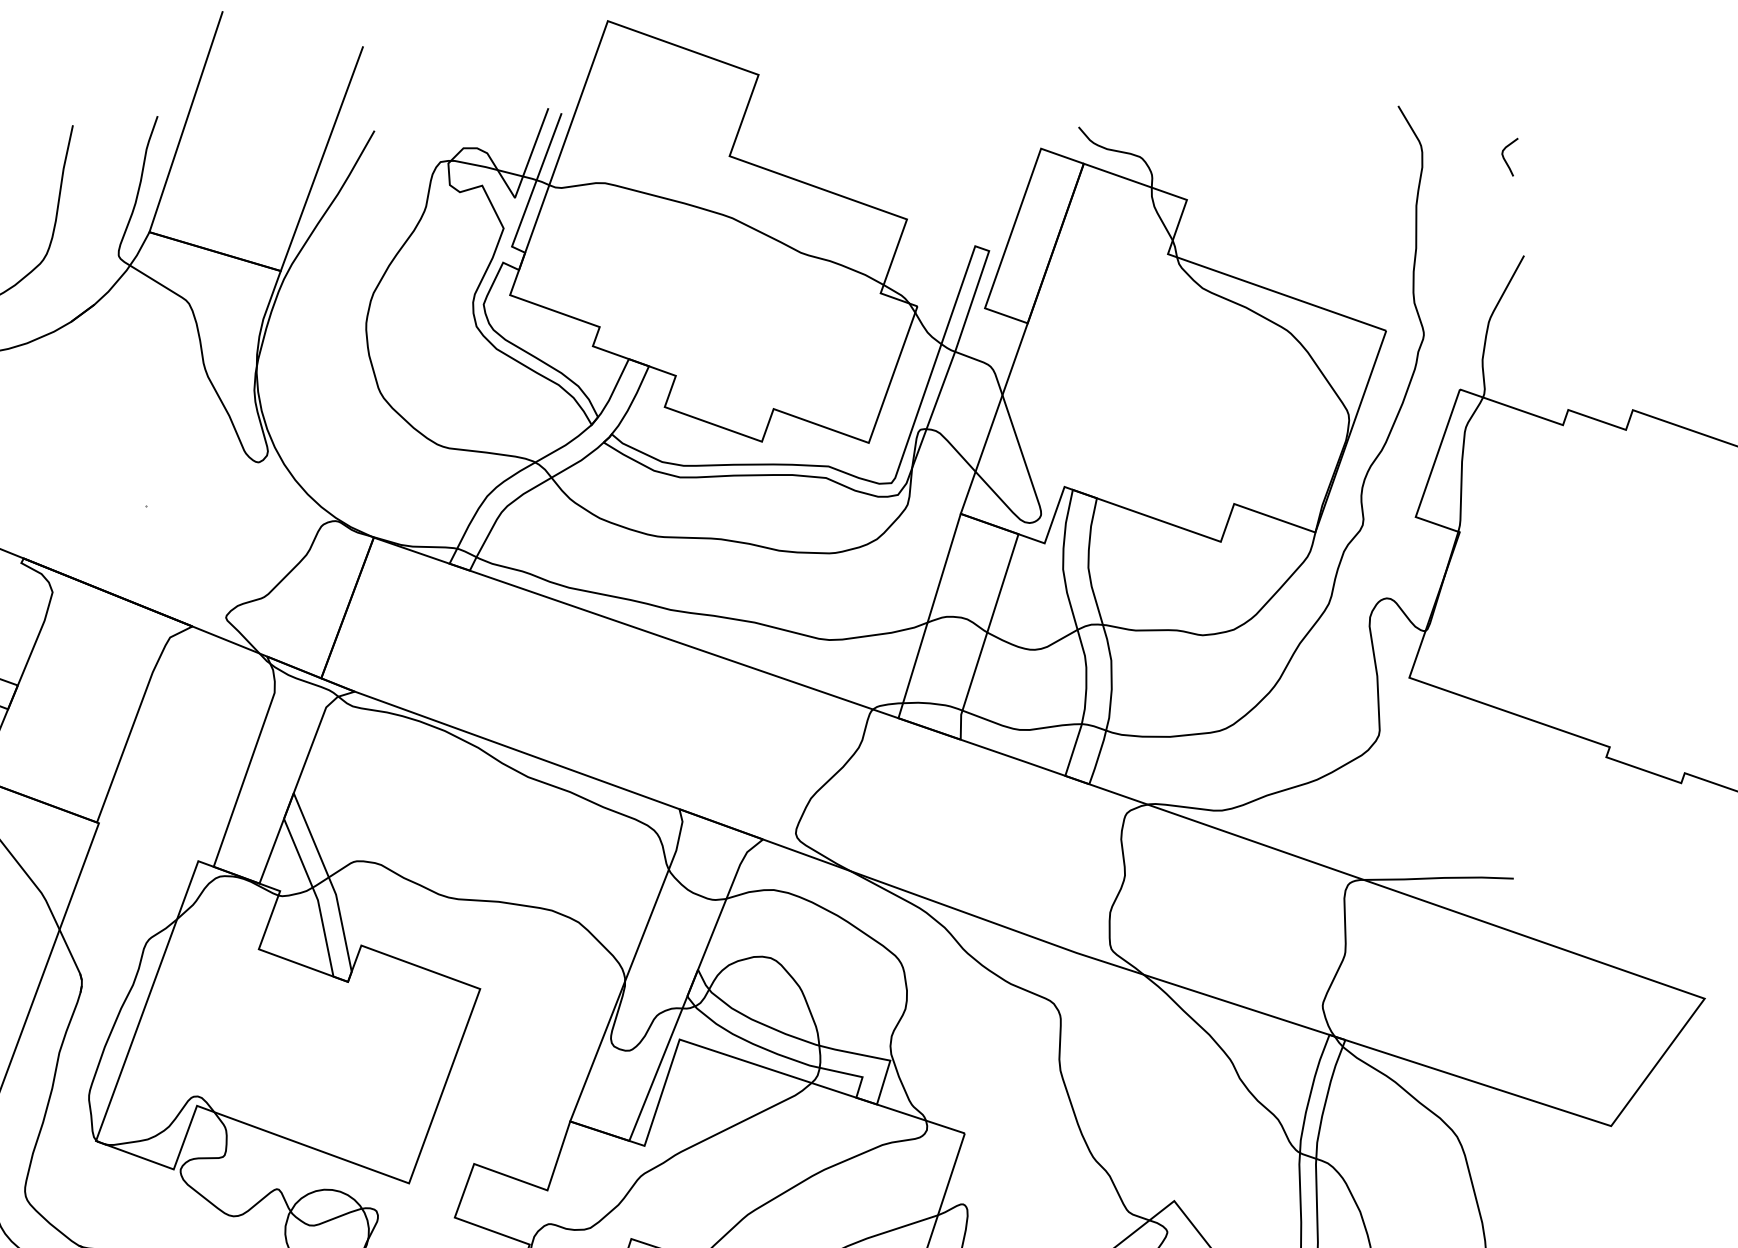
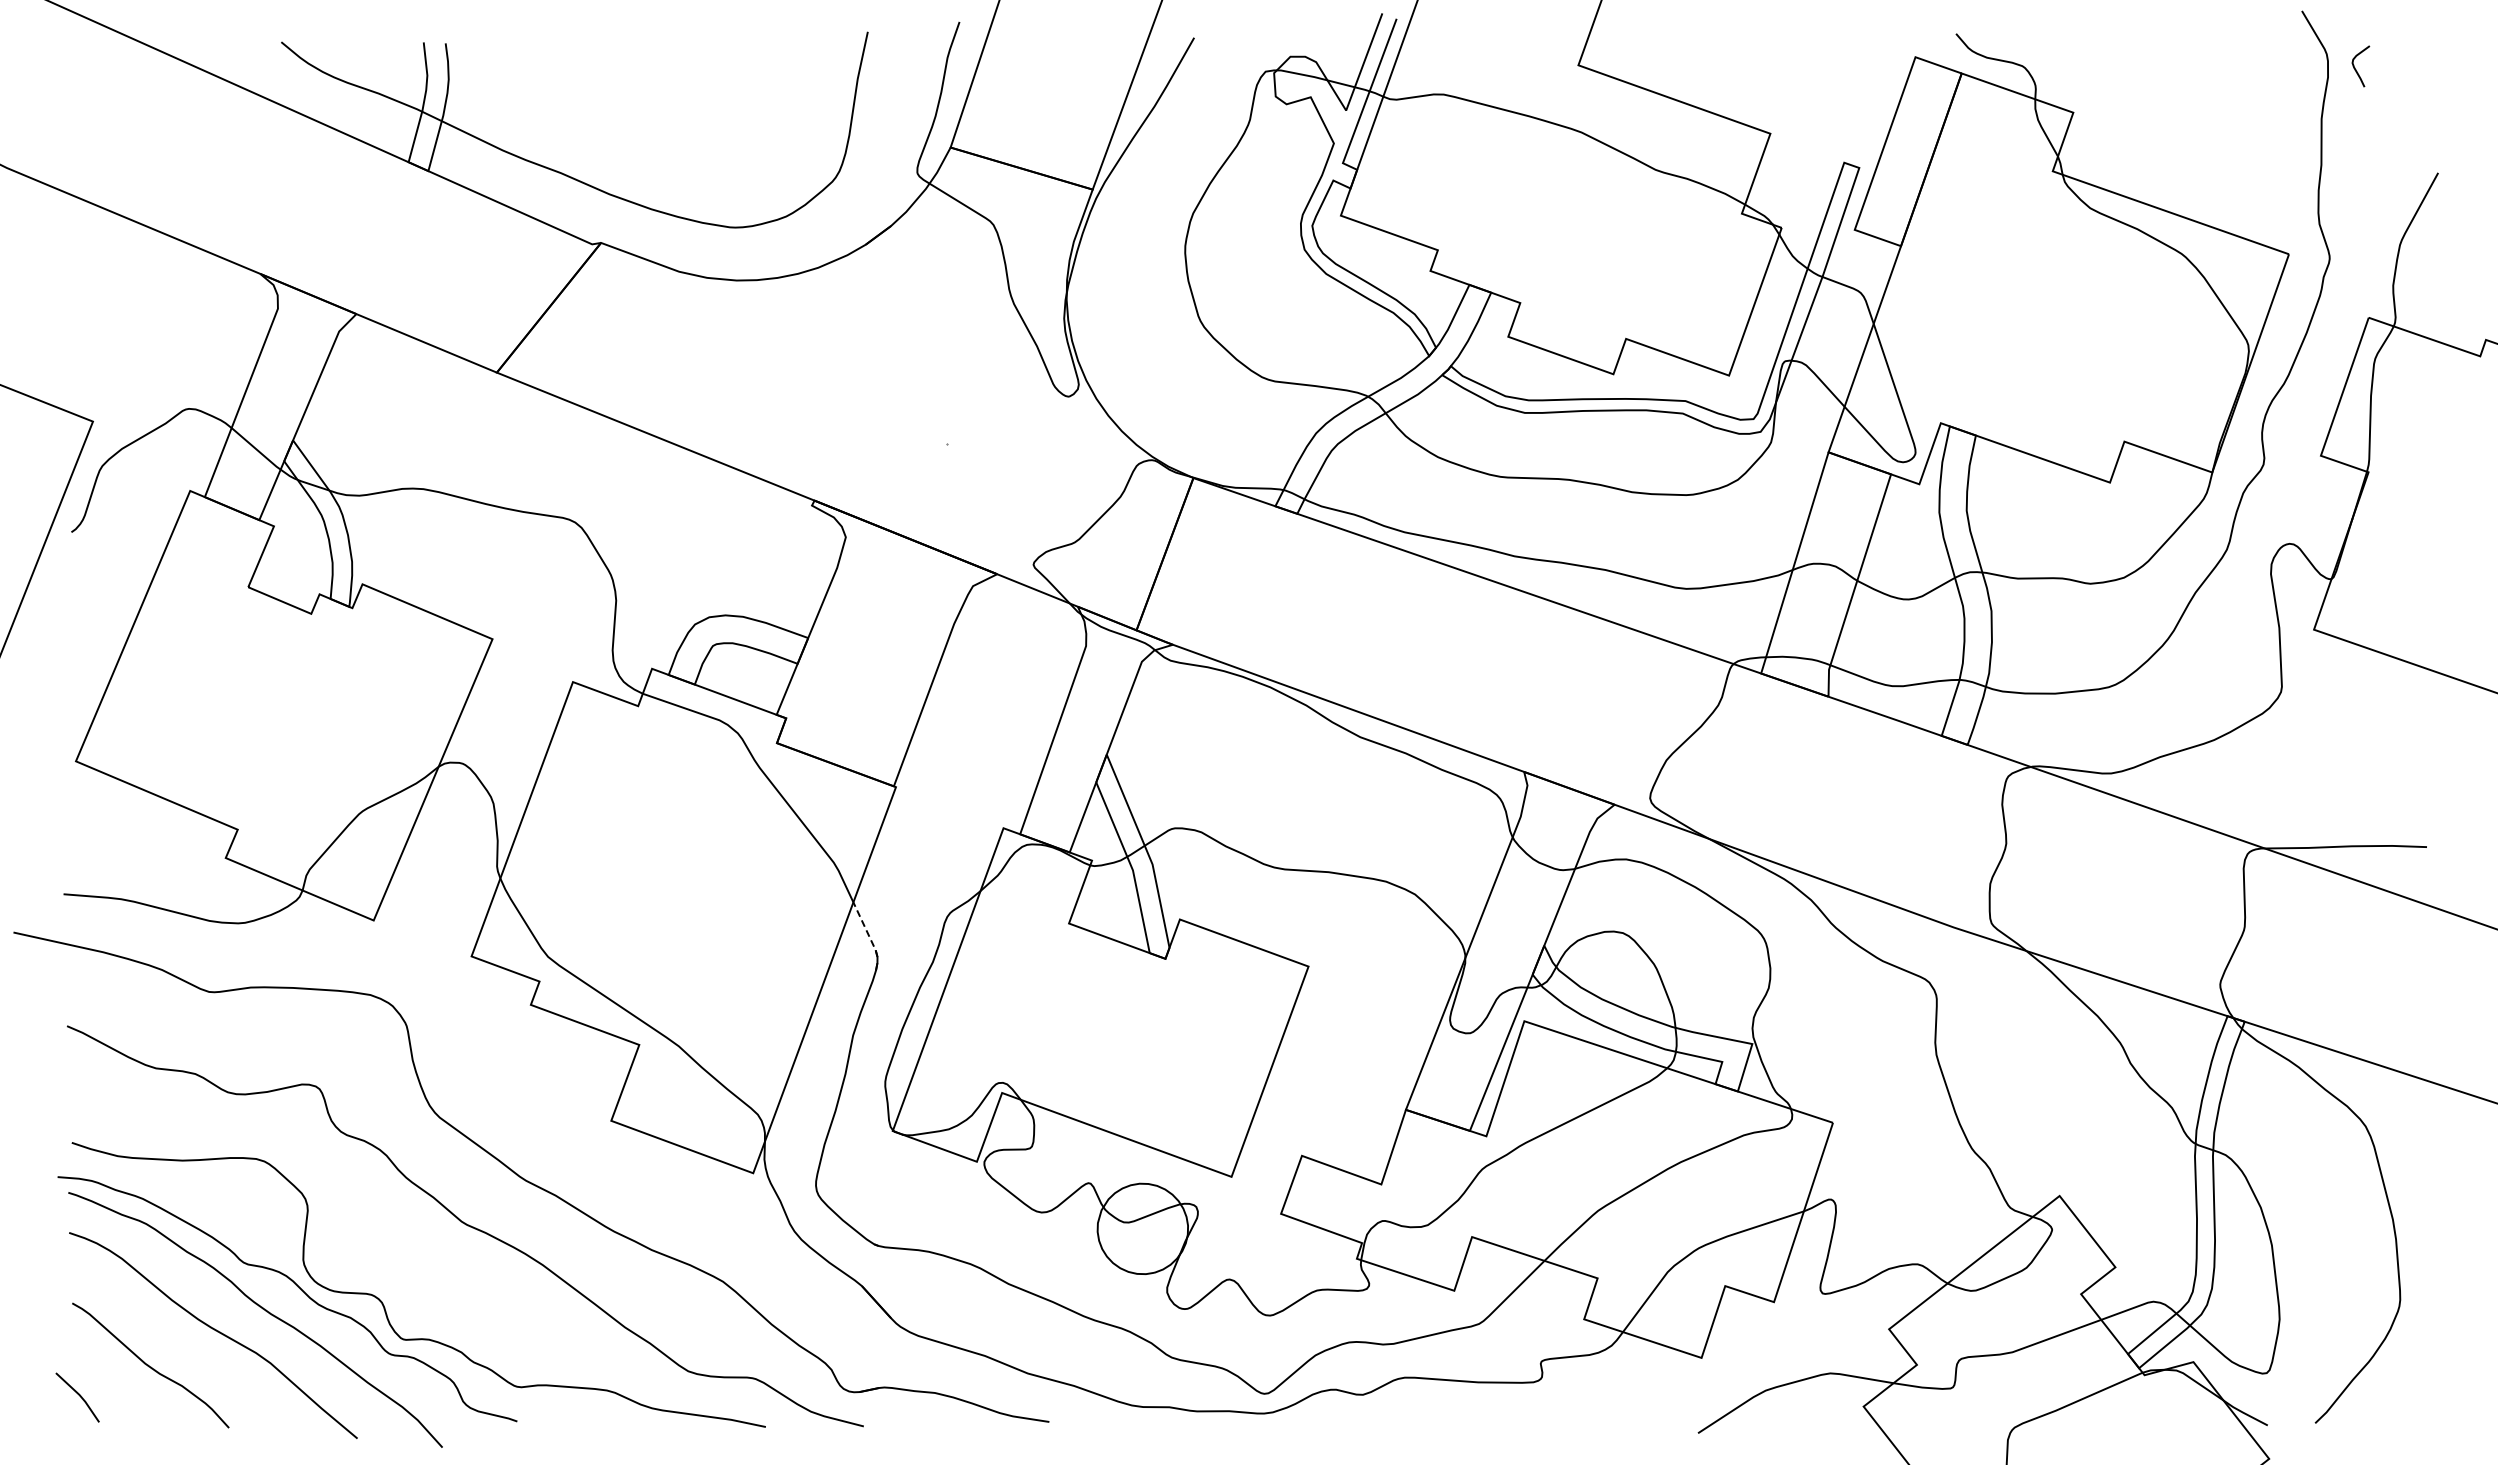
curve: (1505, 160) -> (2356, 69), moved
line: (71, 955) -> (866, 930), solid -> dashed

